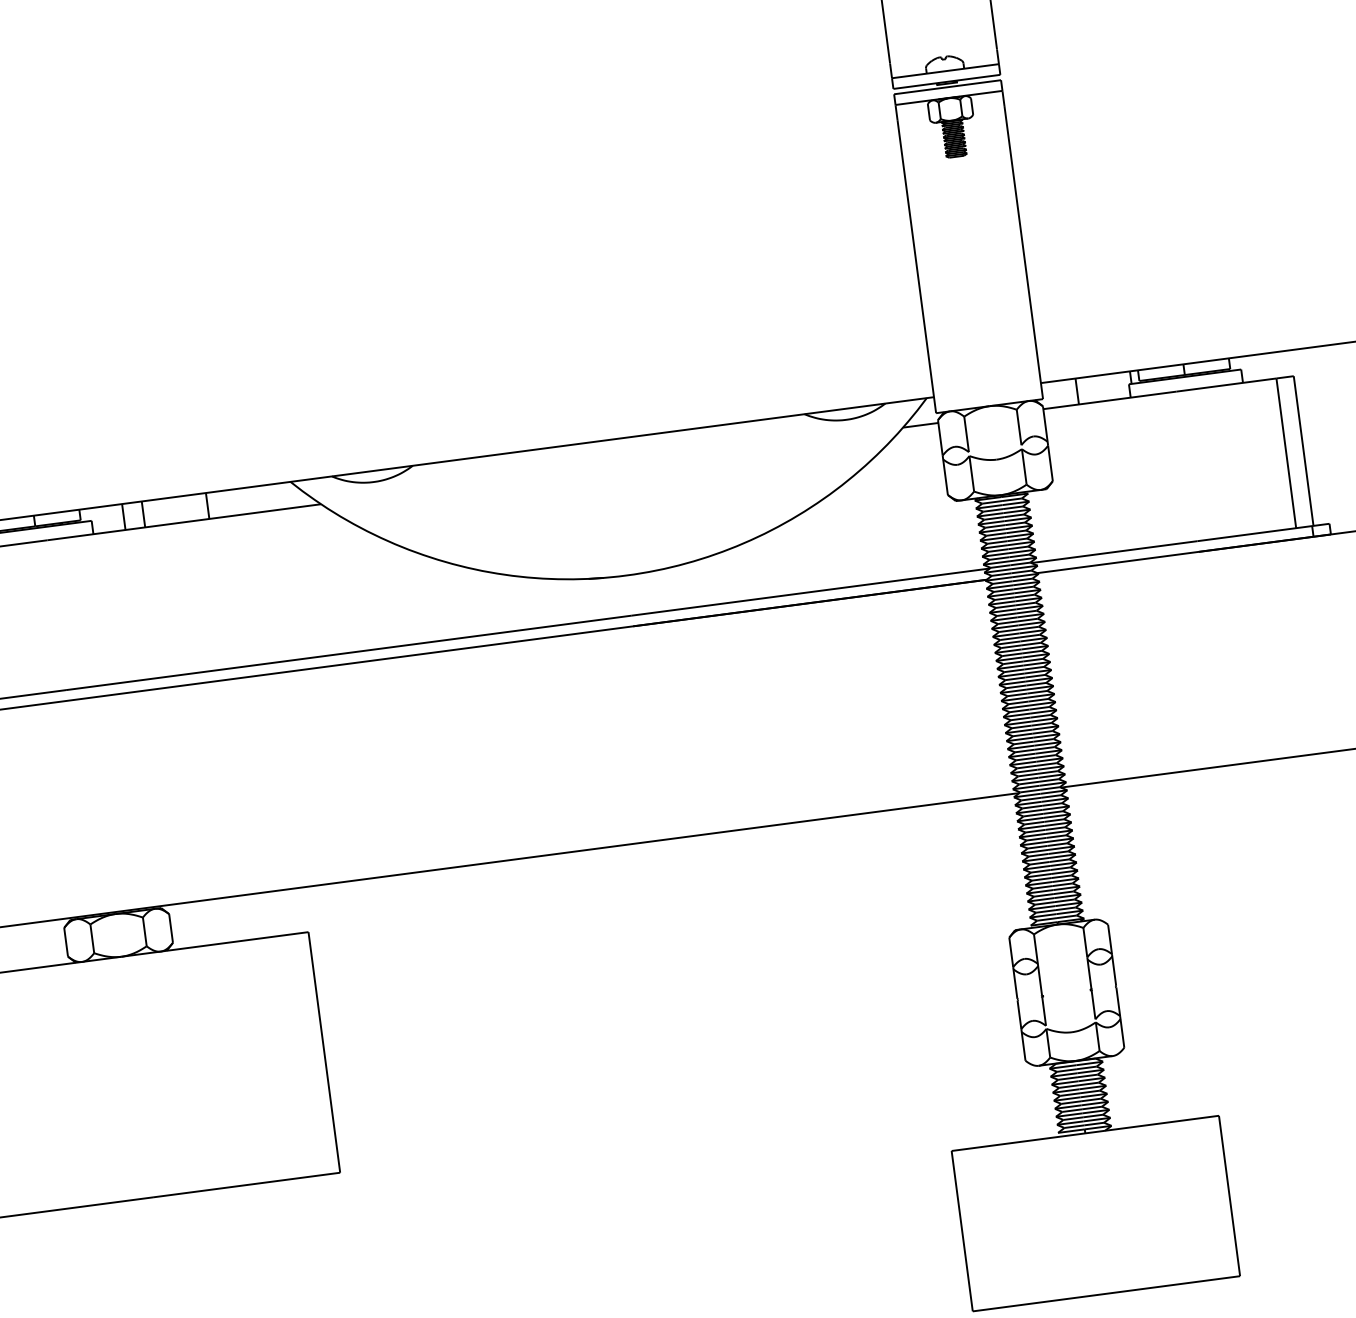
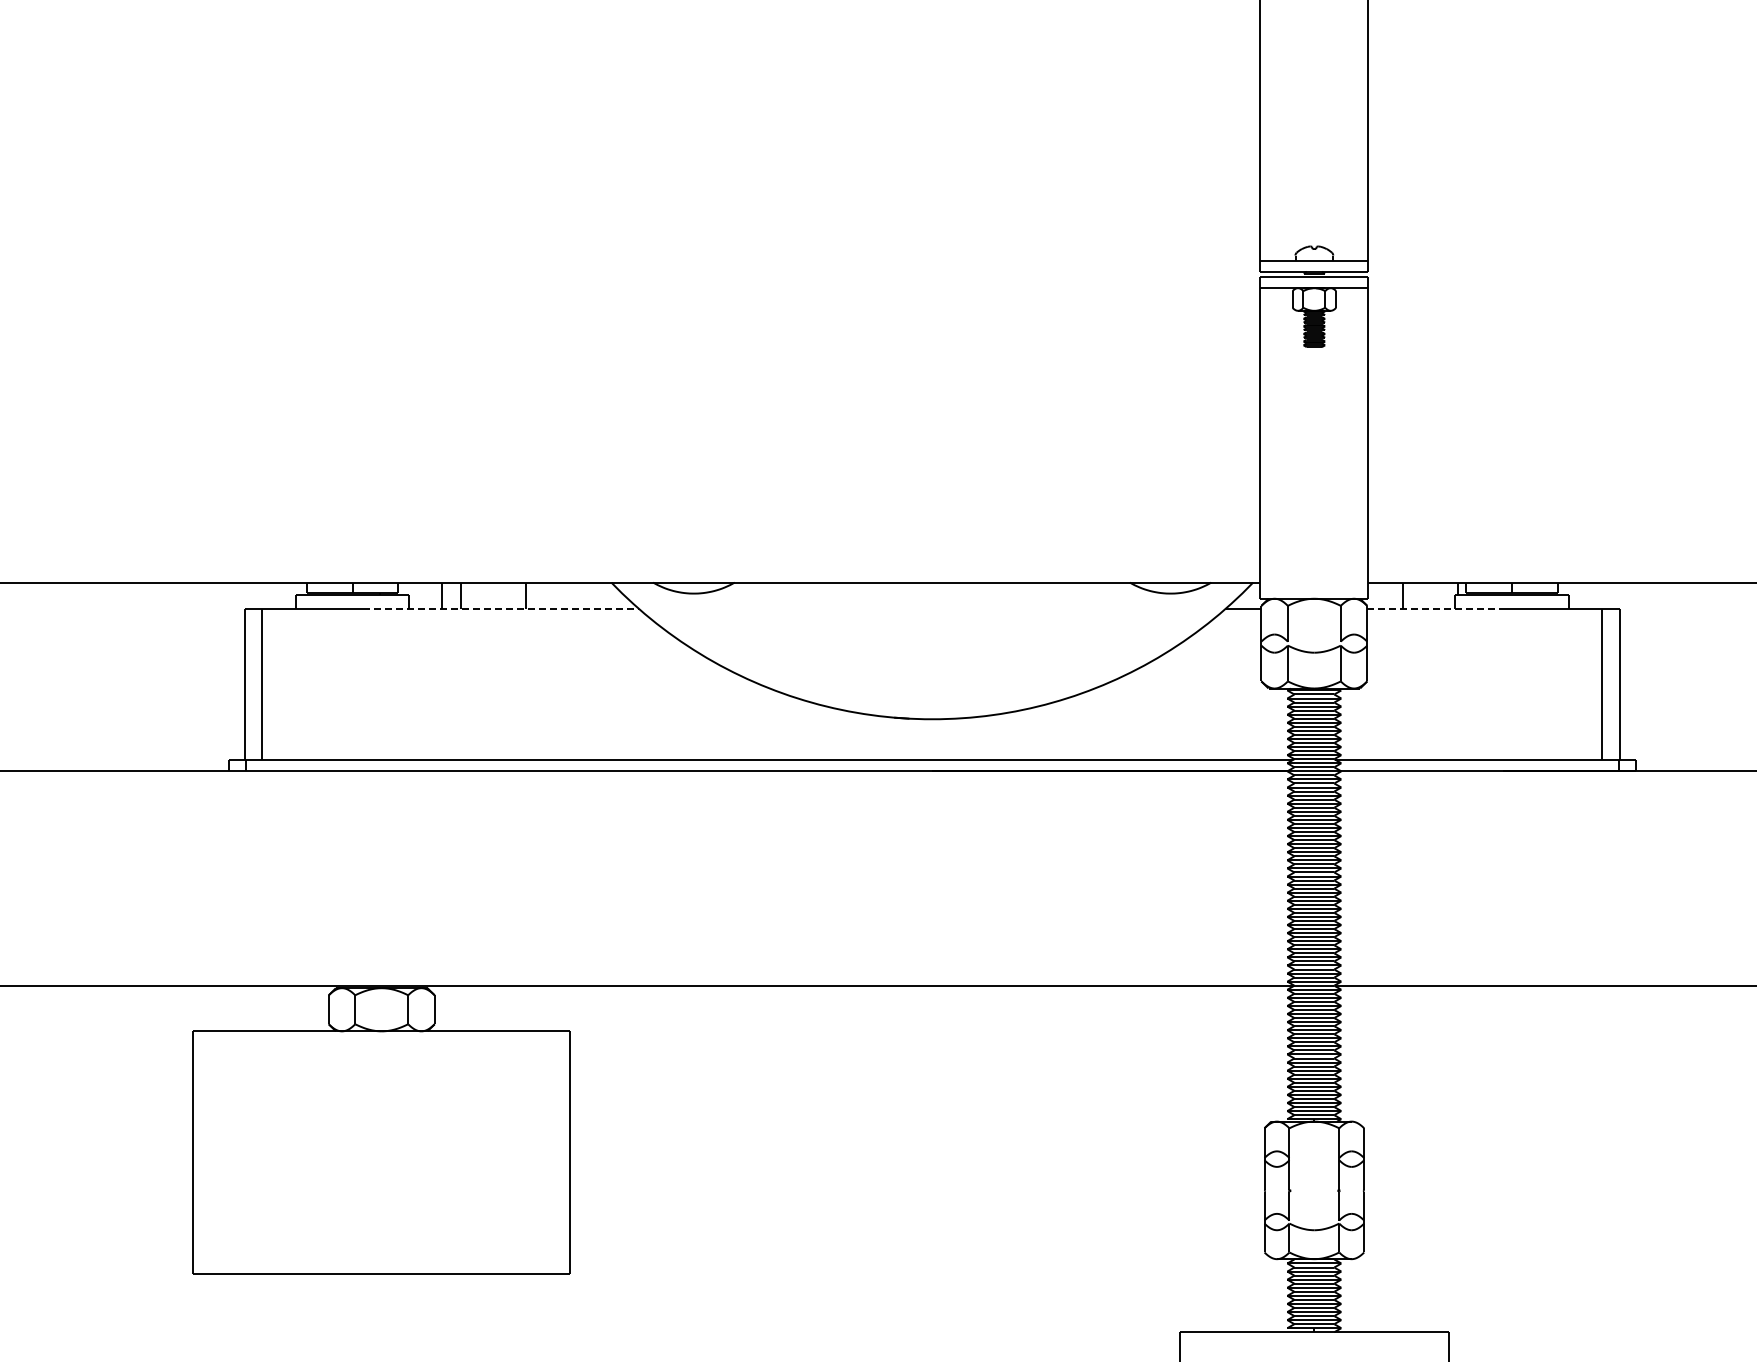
line: (1110, 400) -> (1435, 608), solid -> dashed
line: (183, 522) -> (500, 608), solid -> dashed

